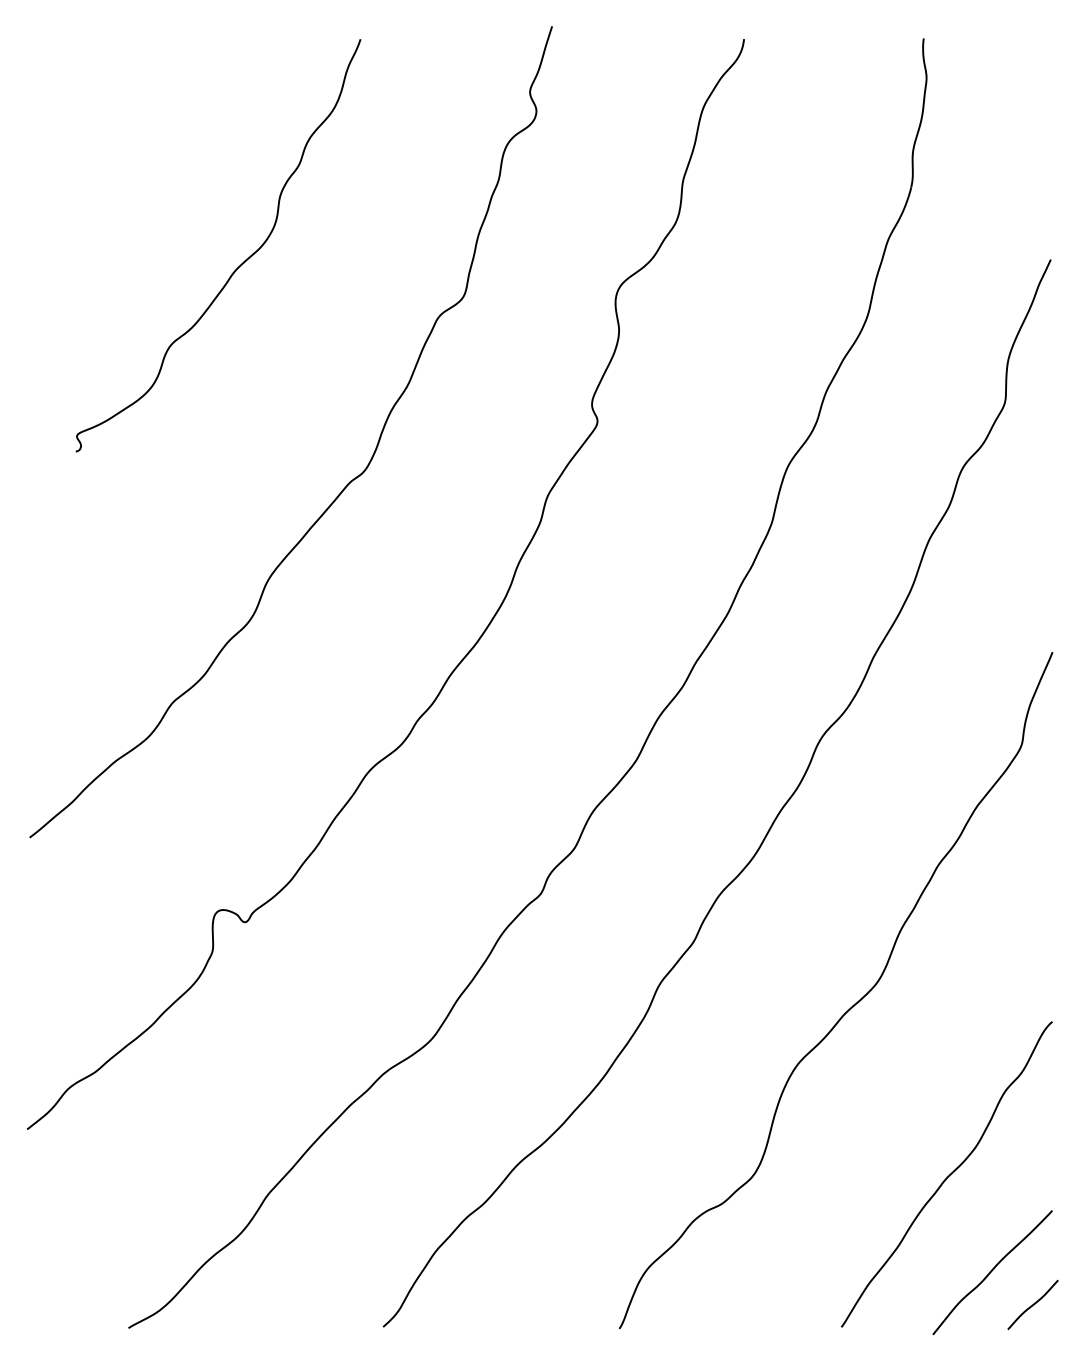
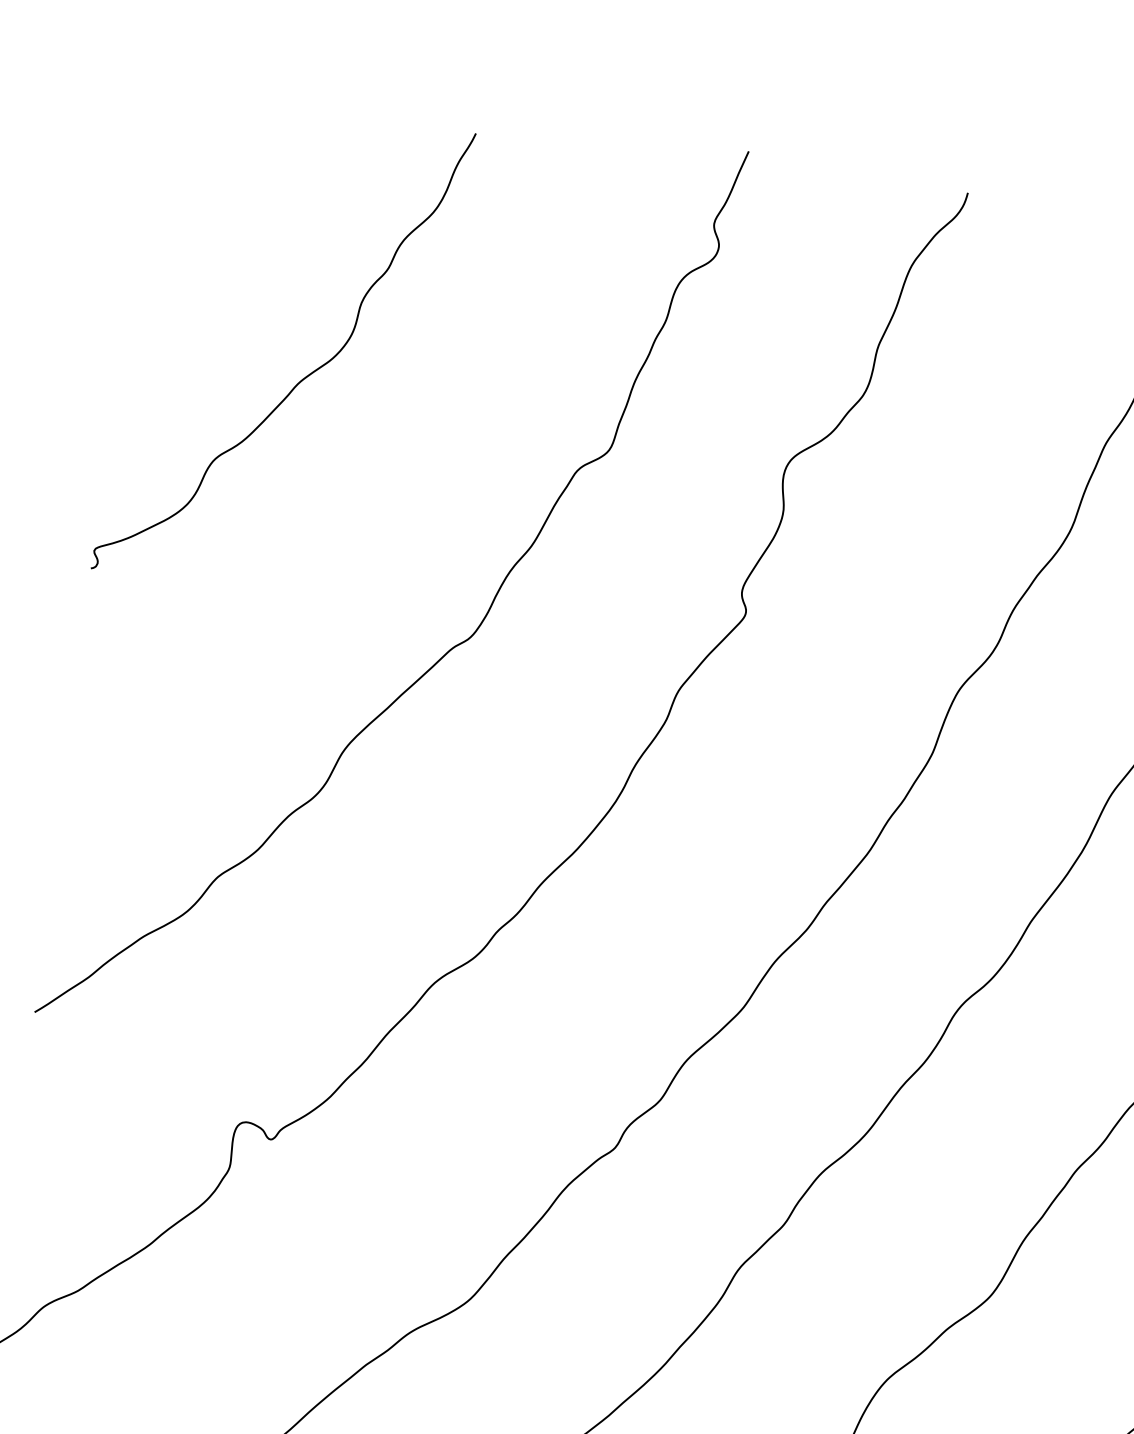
curve: (239, 265) -> (305, 376), moved

